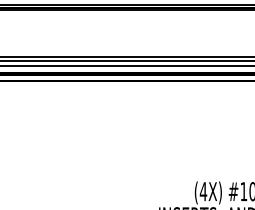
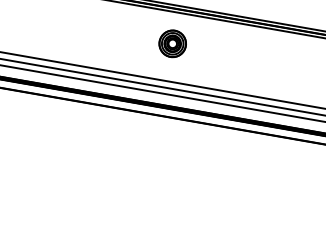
part: (159, 31) -> (172, 44), added

